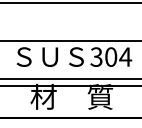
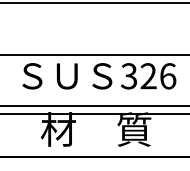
text: (118, 57) -> (158, 76), 304 -> 326

